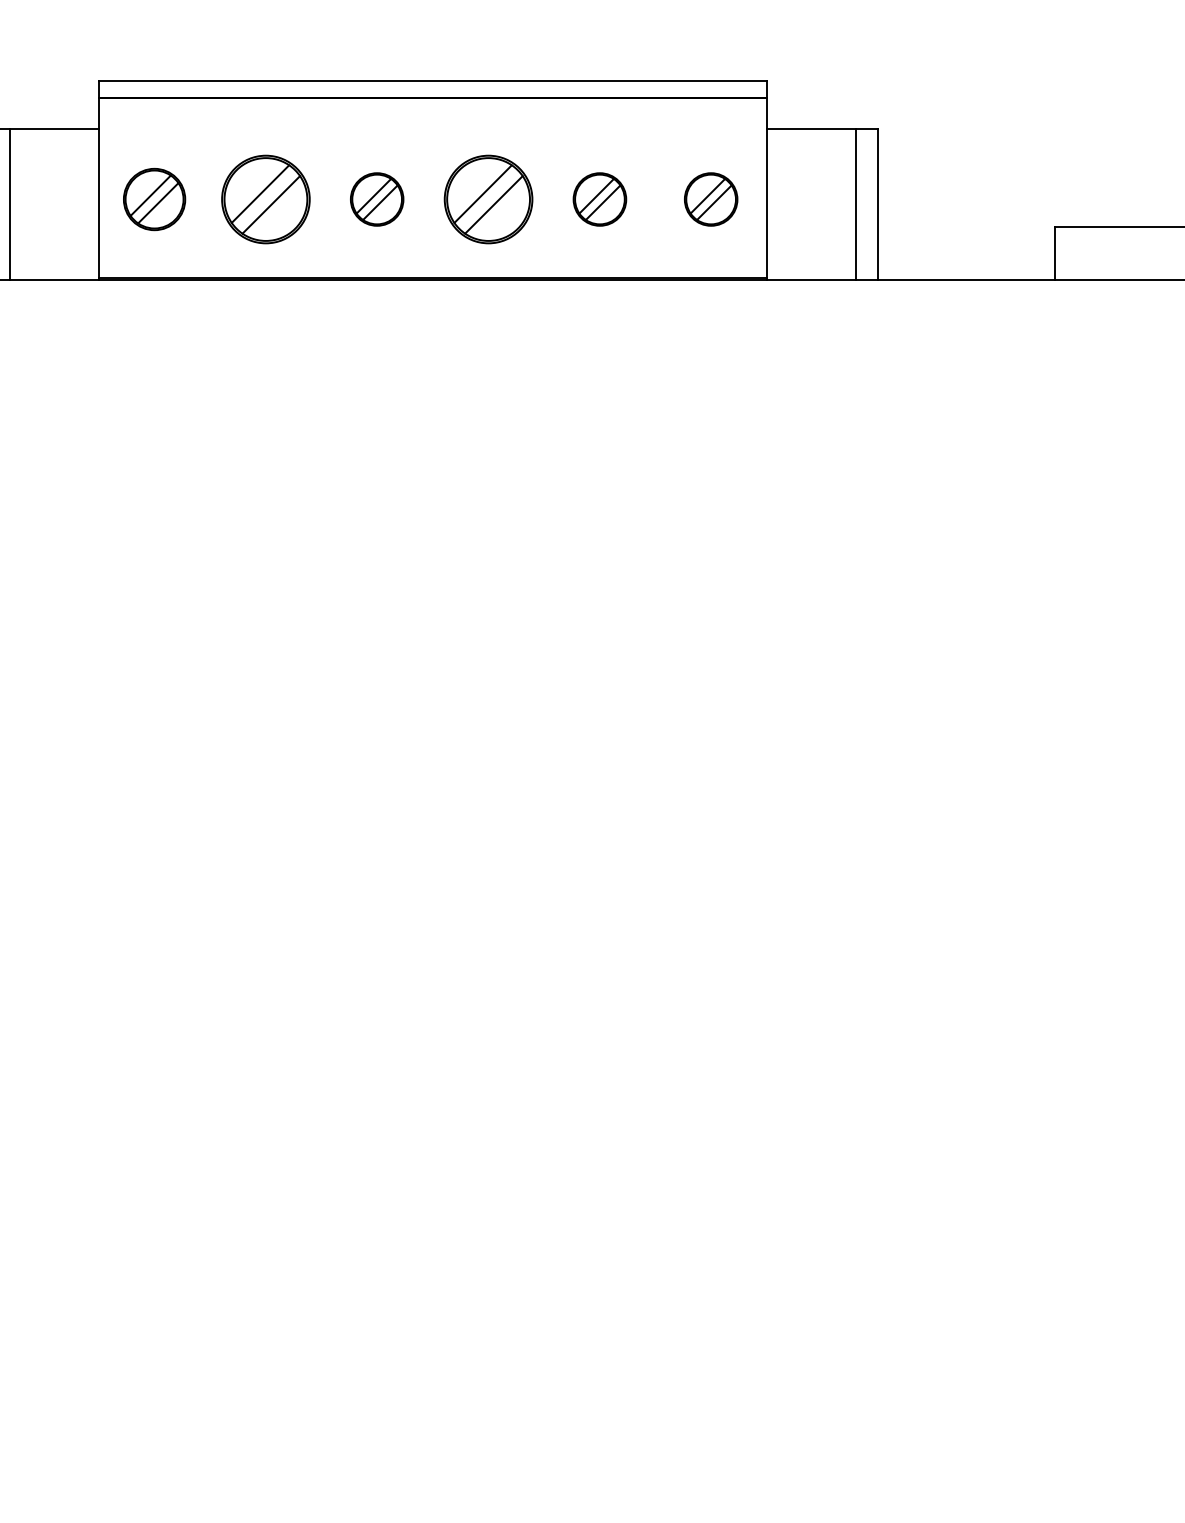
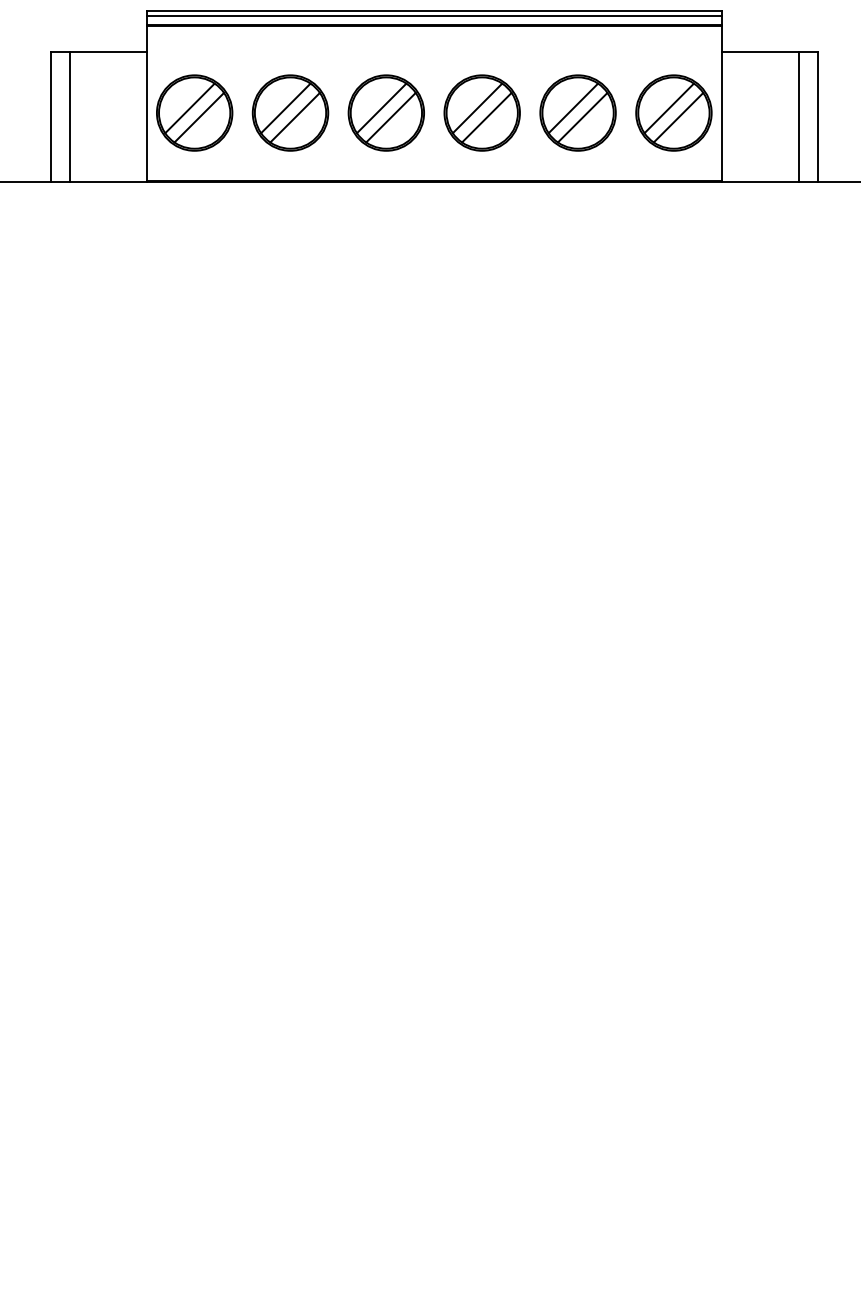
line: (432, 87) -> (433, 16), added
part: (154, 199) -> (194, 113), size x1.43
part: (376, 199) -> (385, 113), size x1.67
part: (599, 199) -> (577, 113), size x1.67
part: (710, 199) -> (673, 113), size x1.67

